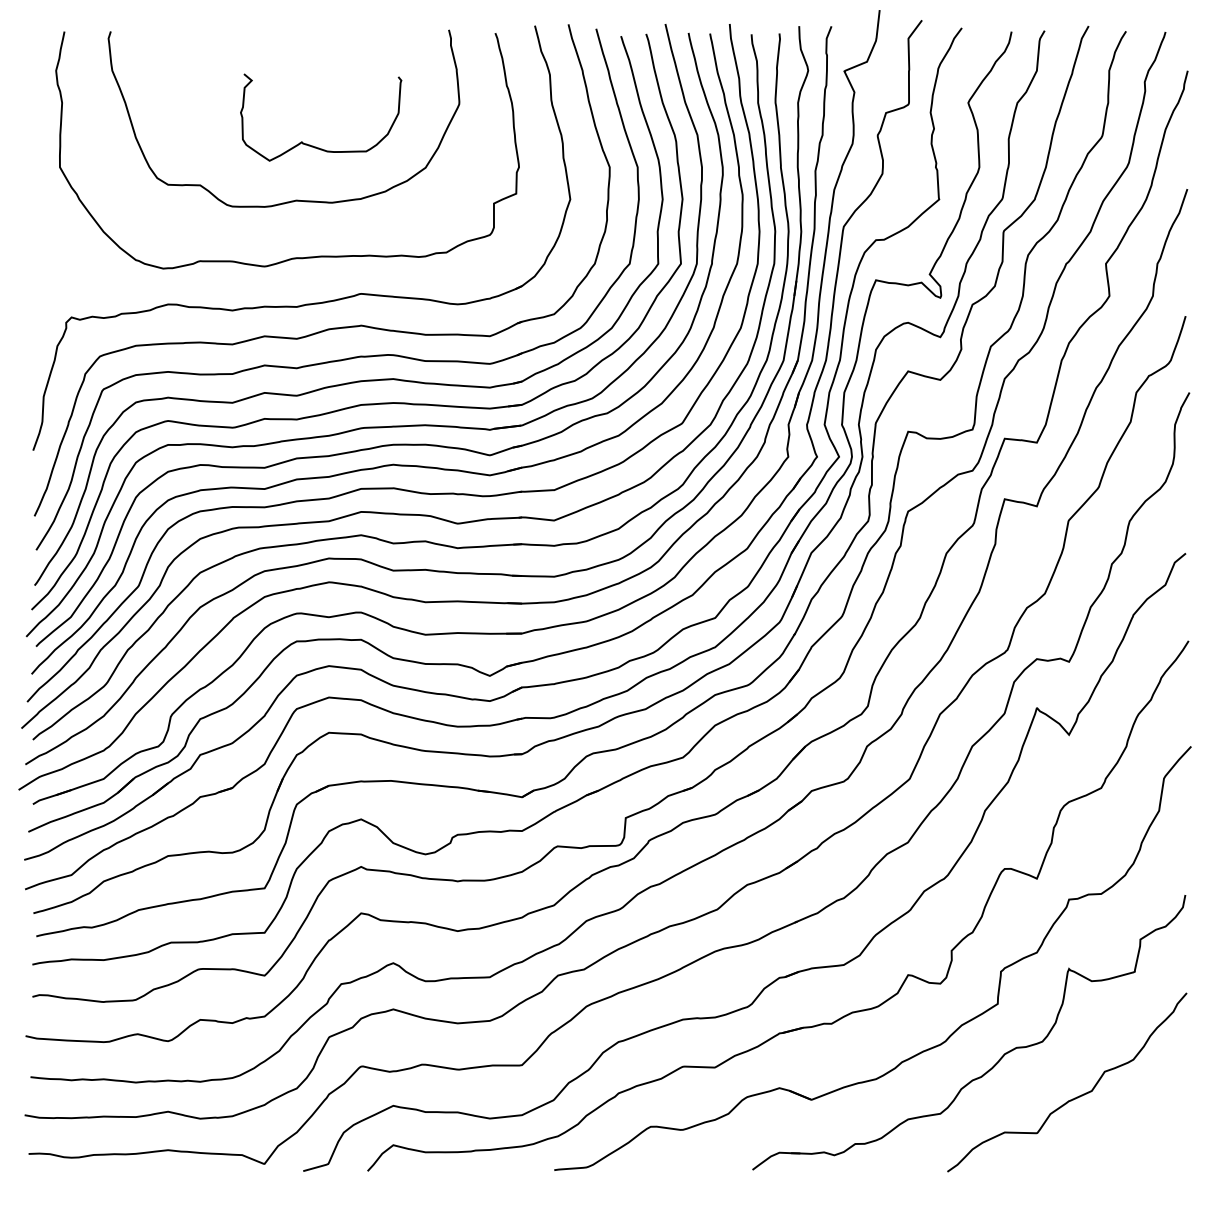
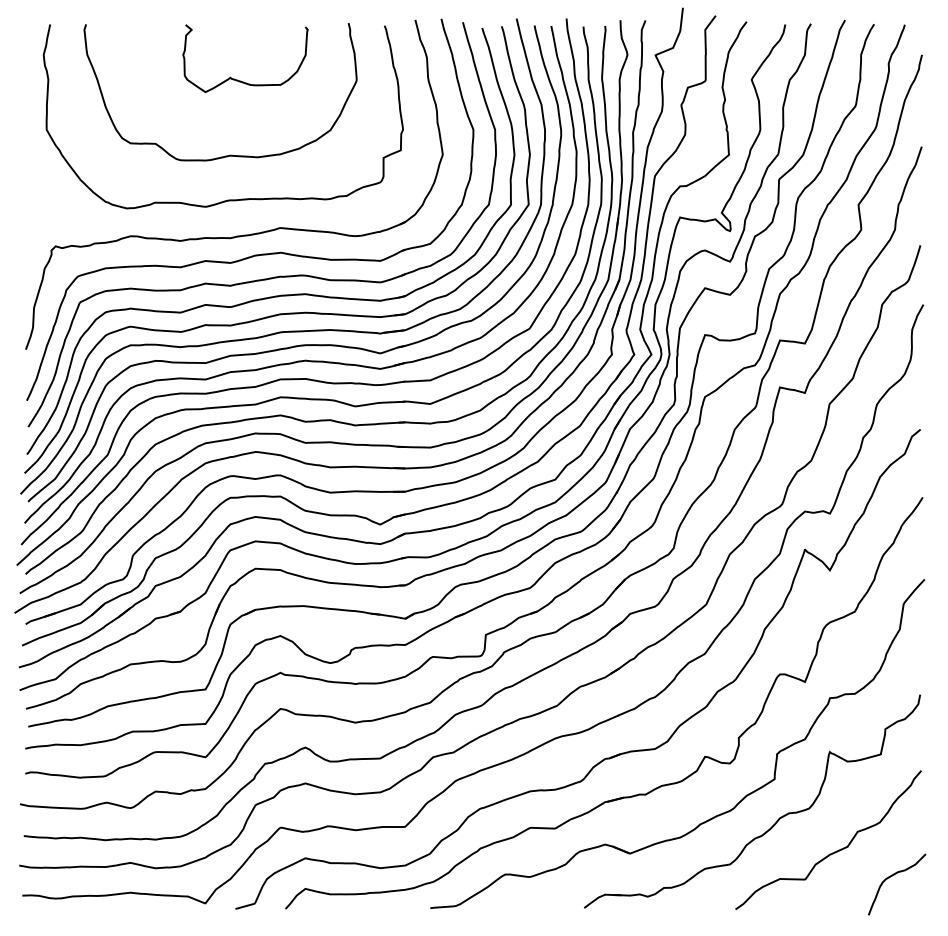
curve: (313, 145) -> (239, 80), moved
curve: (1147, 1130) -> (890, 877), added

